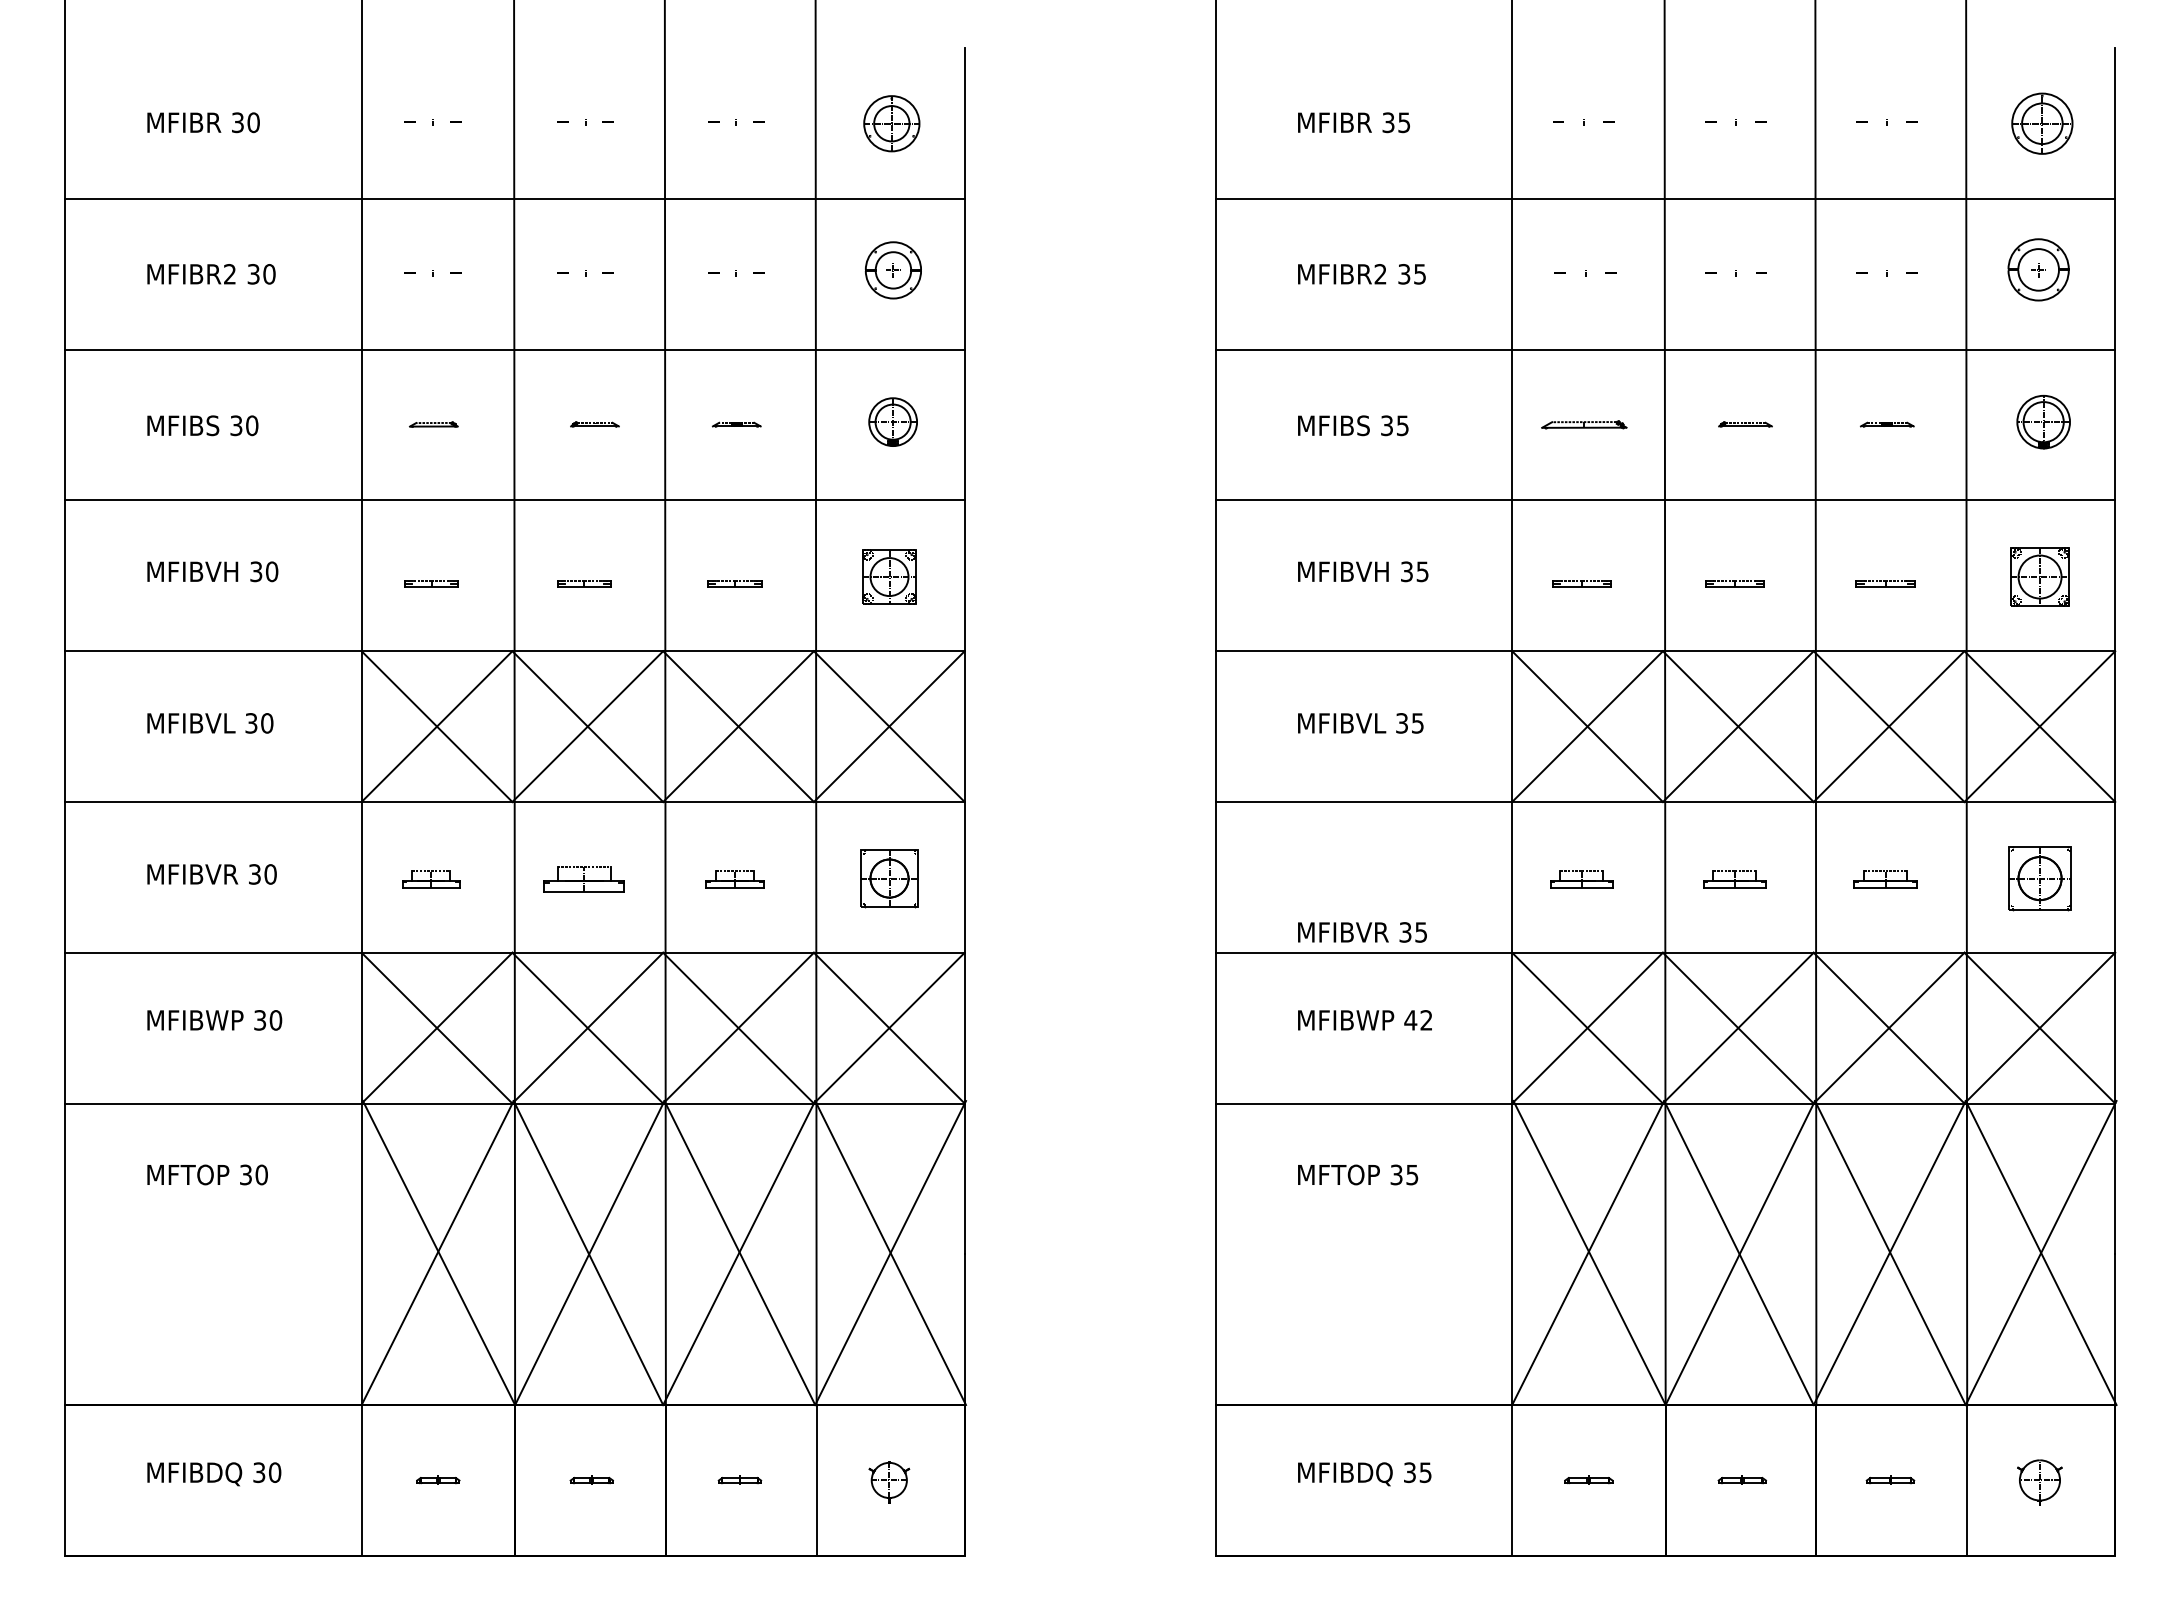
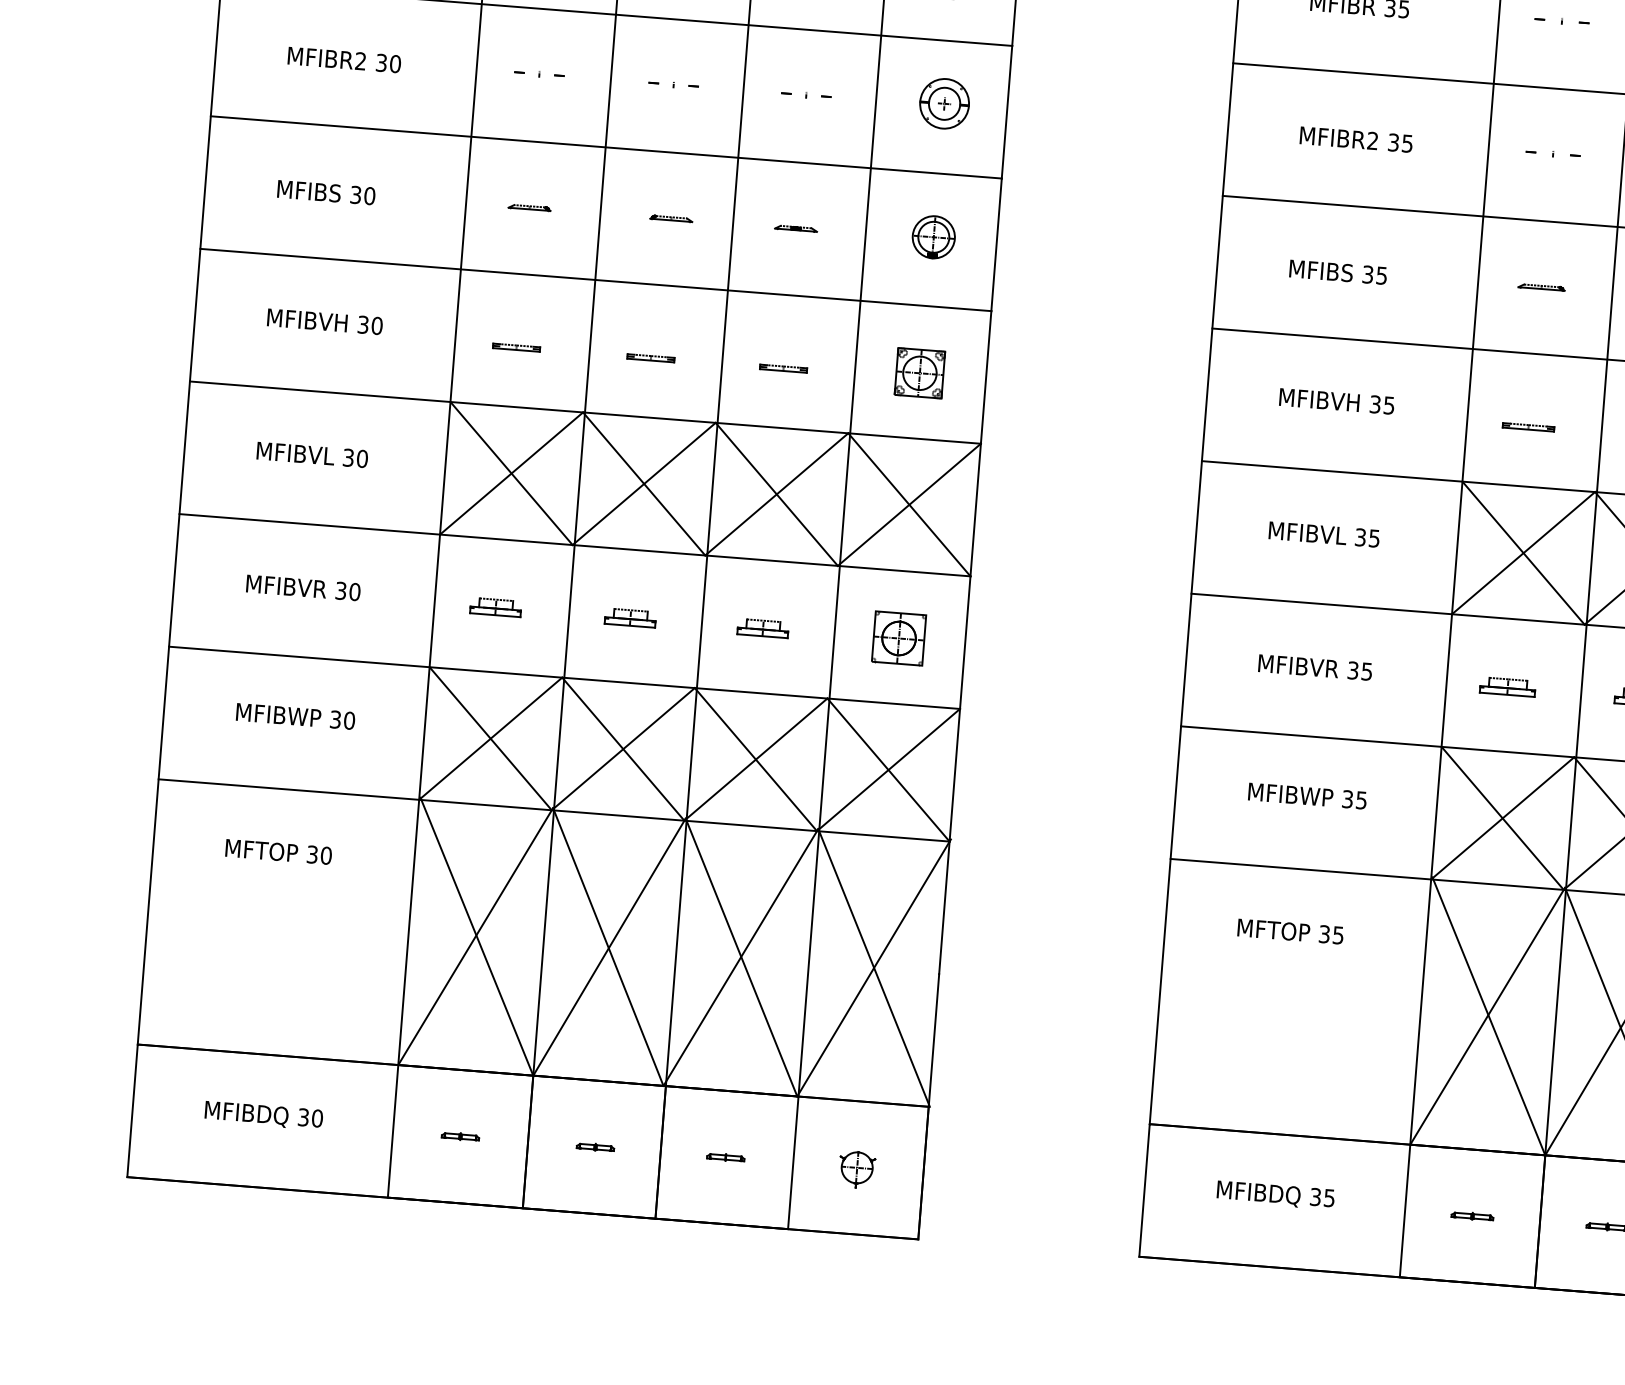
part: (1584, 424) -> (1541, 287), size x0.62
part: (584, 879) -> (630, 618), size x0.71
text: (1362, 932) -> (1315, 667), moved
text: (1418, 1020) -> (1354, 799), 42 -> 35

